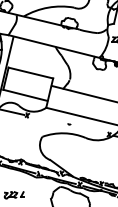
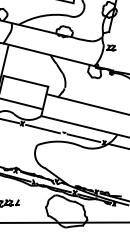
line: (47, 120) -> (42, 128), added
line: (88, 130) -> (83, 138), added

